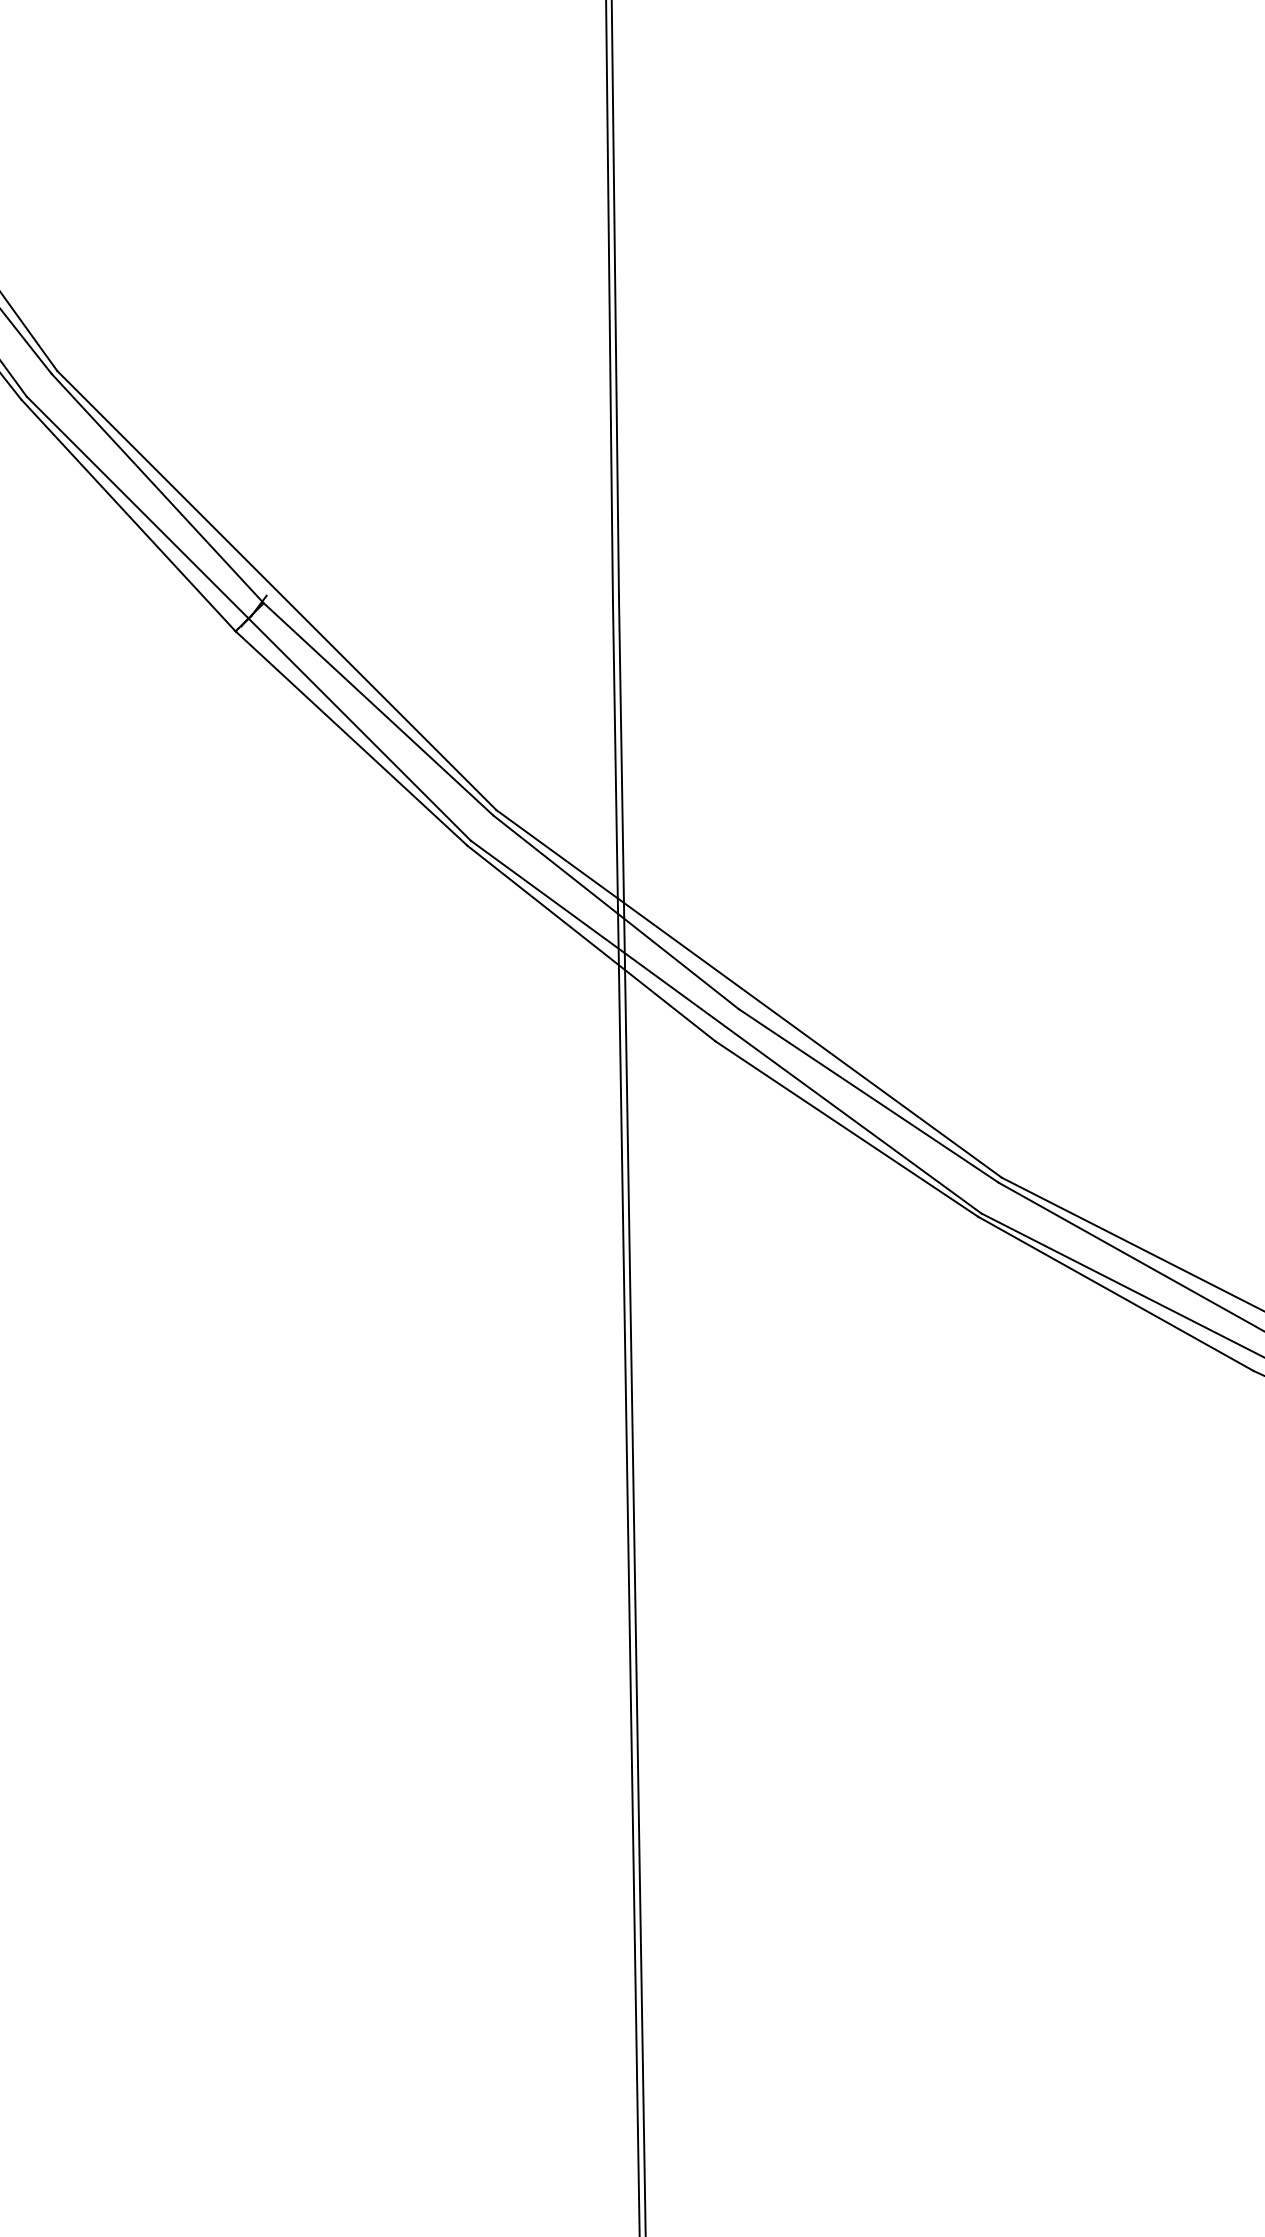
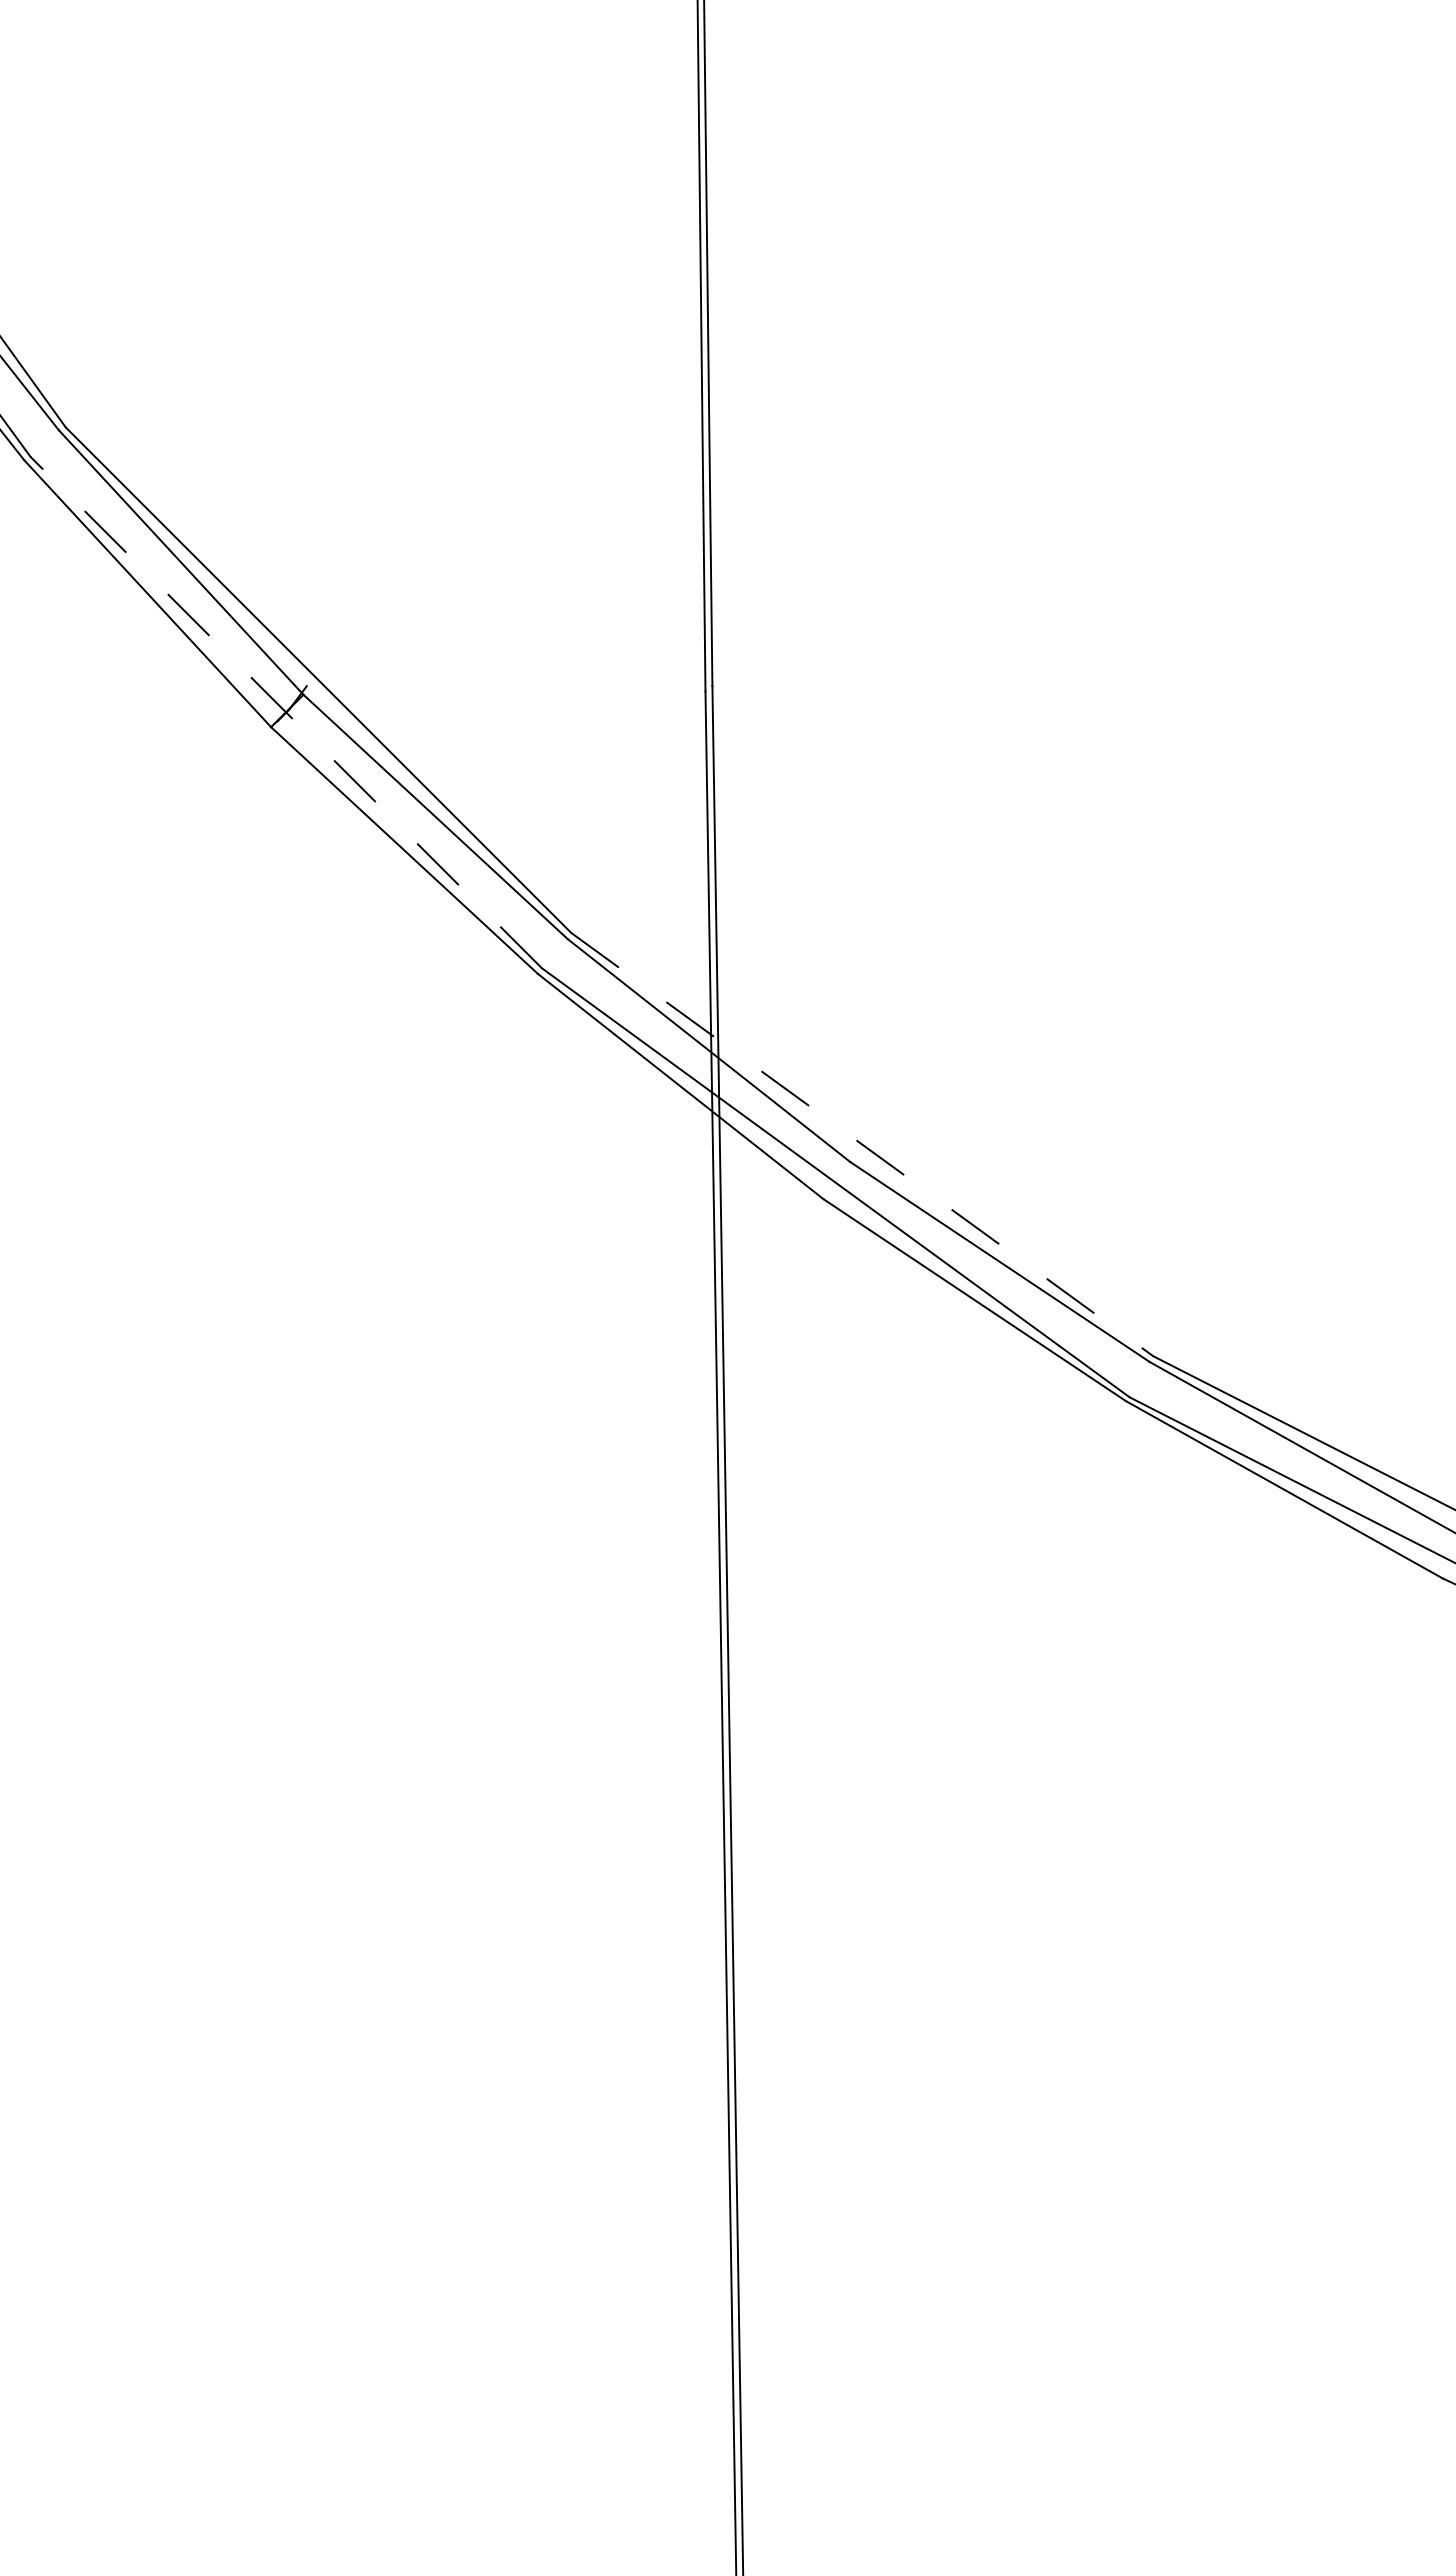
line: (249, 618) -> (286, 712), solid -> dashed
line: (749, 993) -> (862, 1144), solid -> dashed

